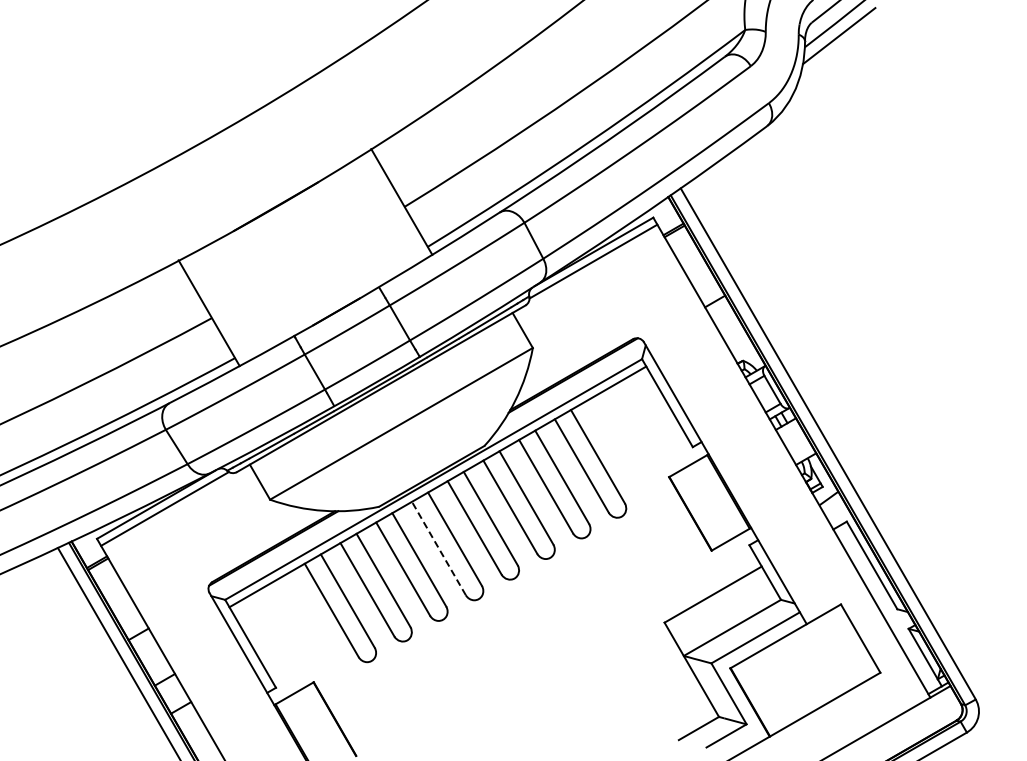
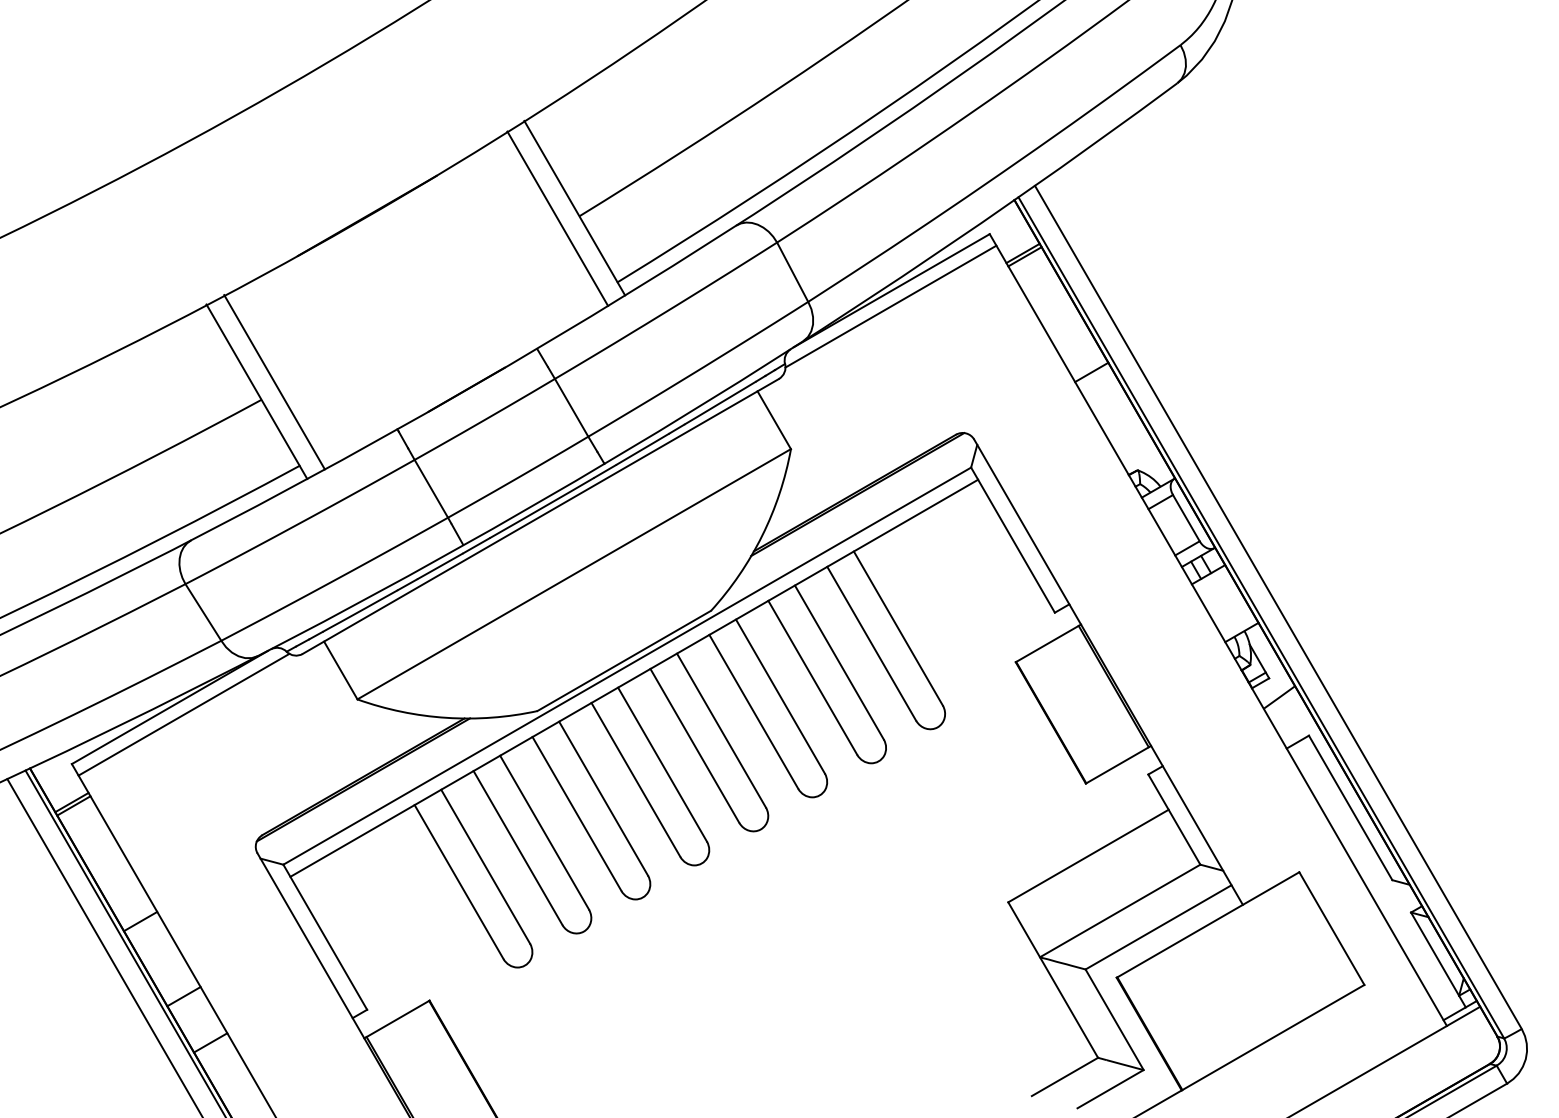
line: (391, 208) -> (557, 218), added
line: (219, 307) -> (273, 382), added
line: (438, 548) -> (635, 779), dashed -> solid

